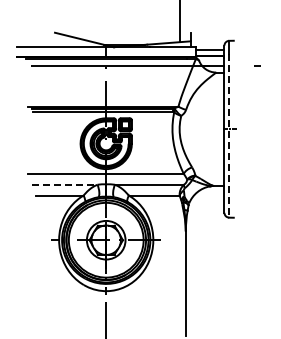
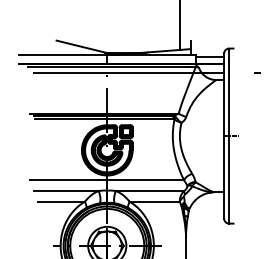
line: (229, 135) -> (229, 142), dashed -> solid
line: (64, 184) -> (65, 190), dashed -> solid

